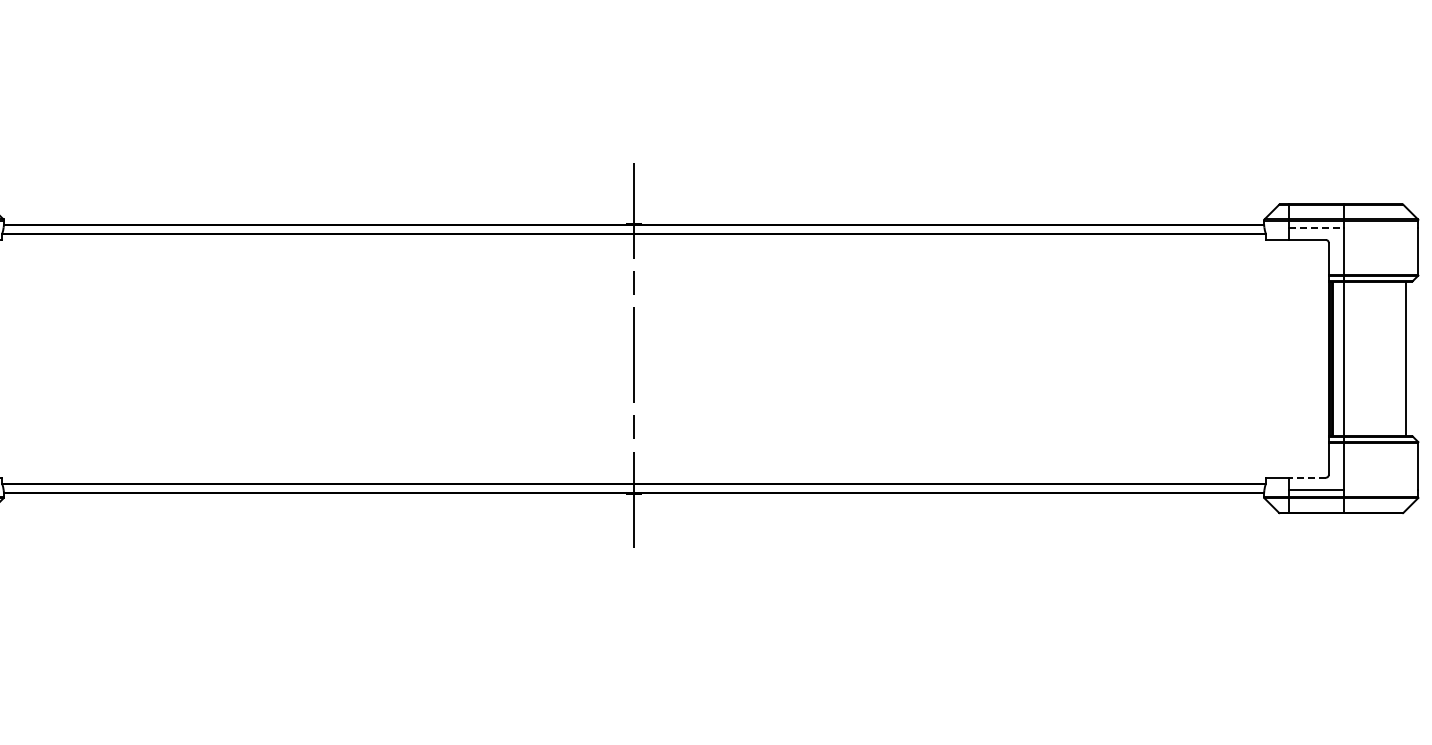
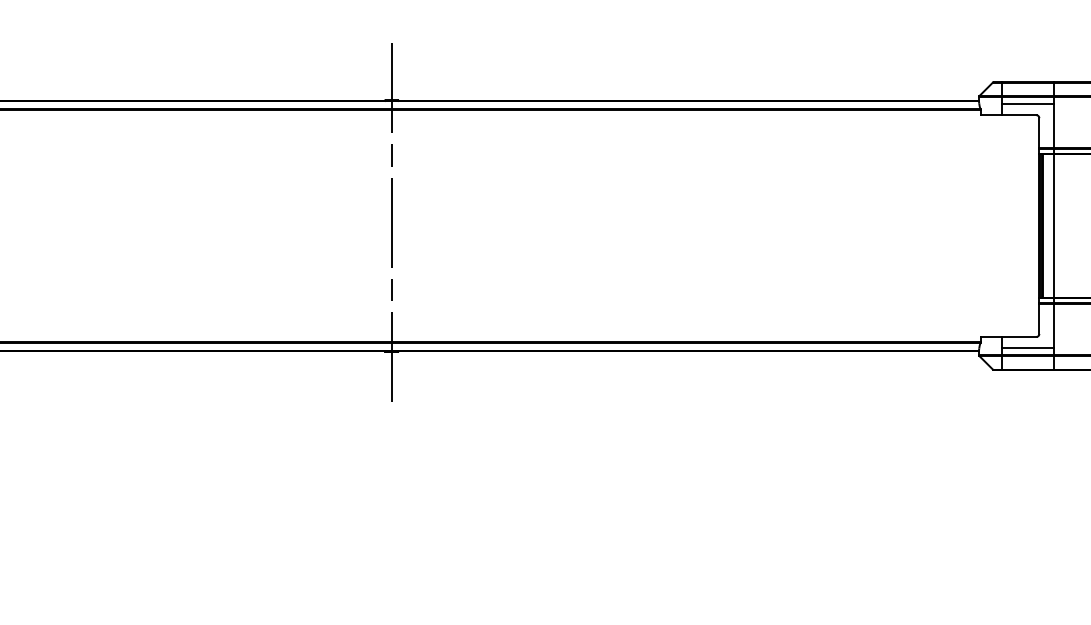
line: (1316, 227) -> (1027, 103), dashed -> solid
line: (1307, 477) -> (1019, 336), dashed -> solid

